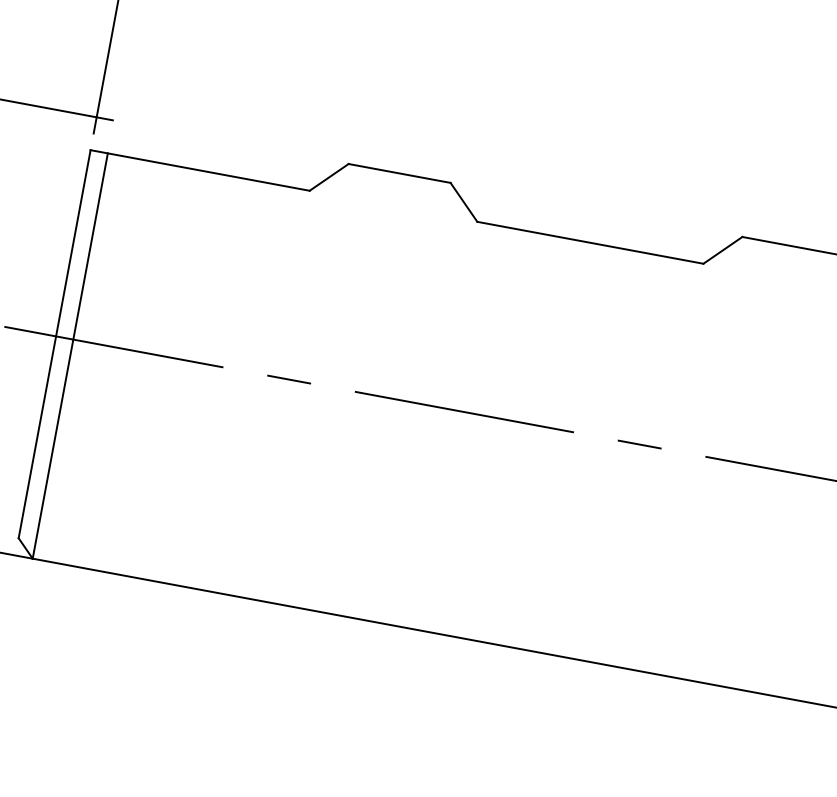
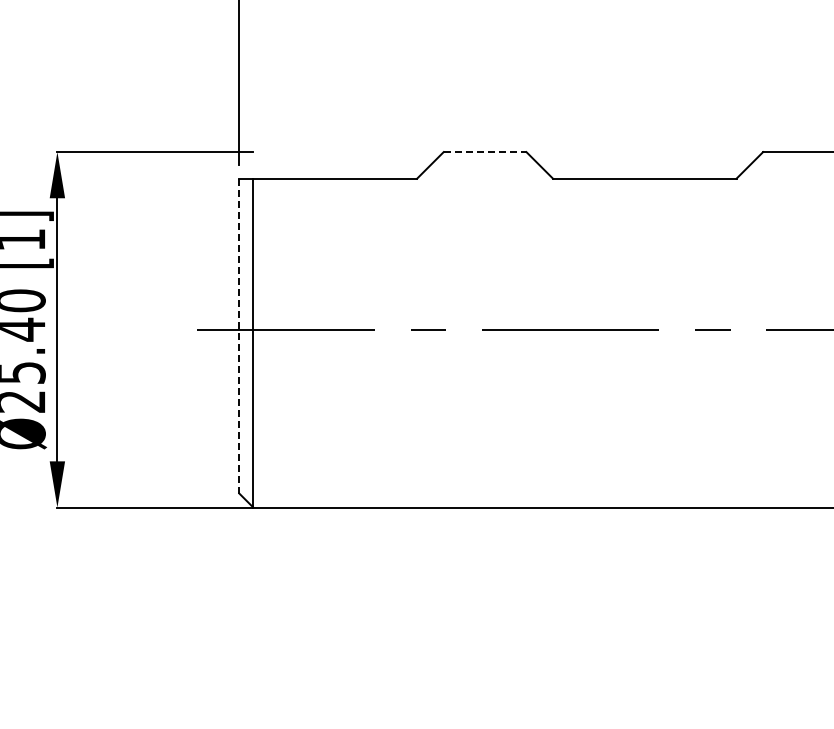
line: (400, 174) -> (485, 152), solid -> dashed
line: (54, 344) -> (239, 336), solid -> dashed

